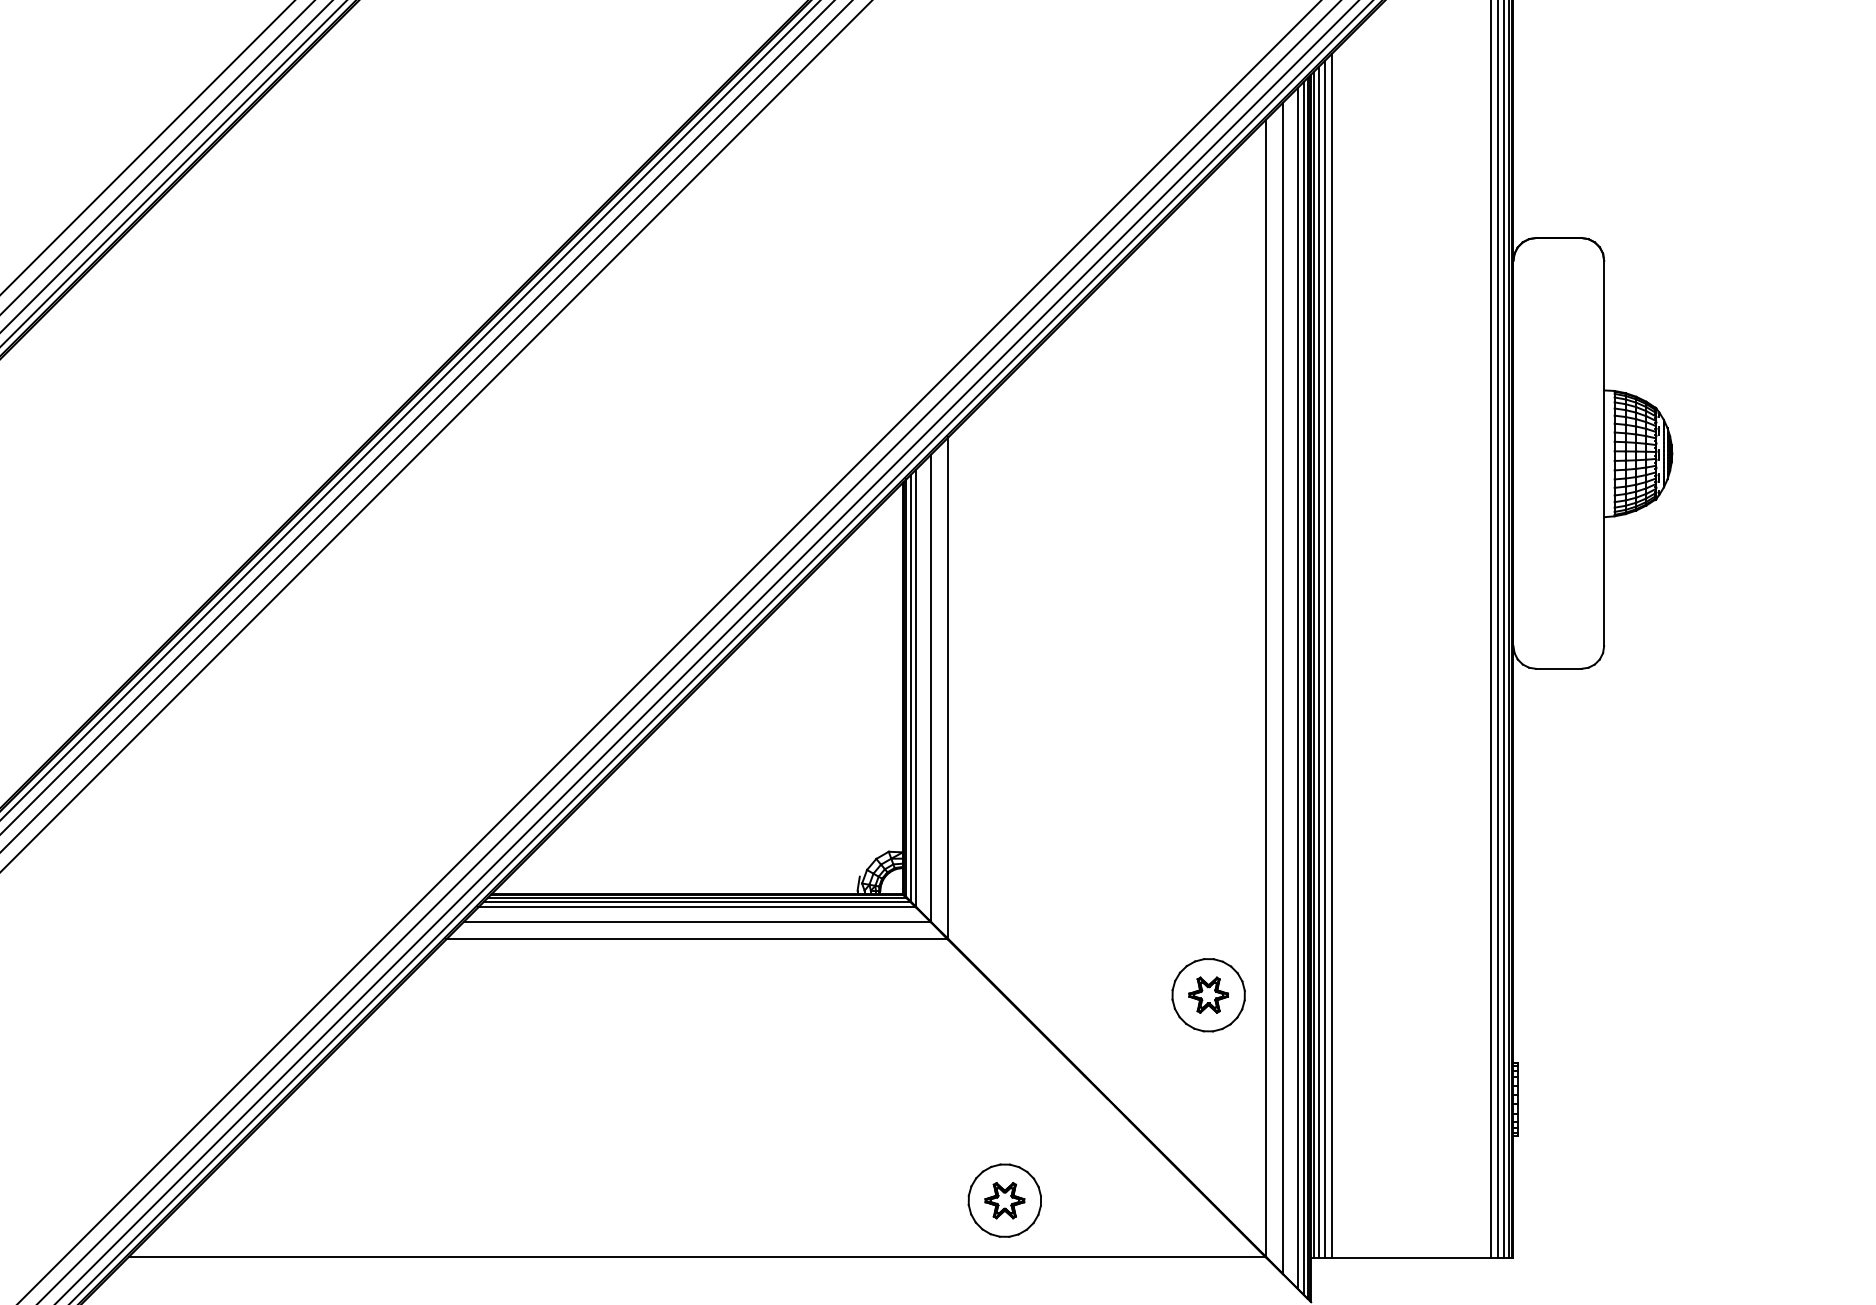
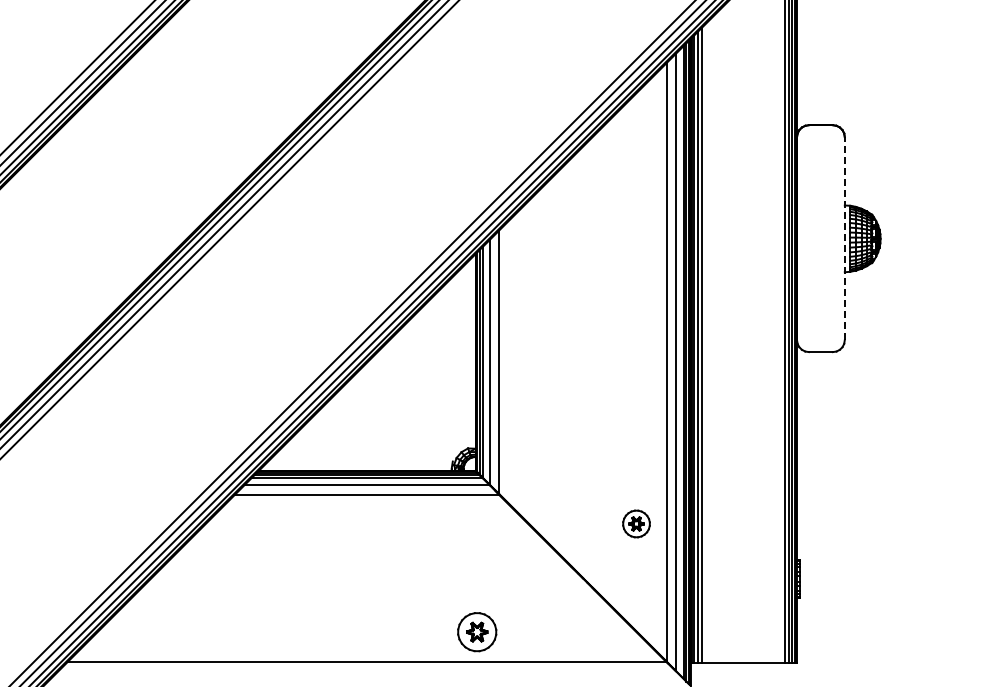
line: (1603, 453) -> (844, 238), solid -> dashed
part: (1208, 994) -> (636, 523), size x0.7
part: (1005, 1201) -> (477, 632), moved

